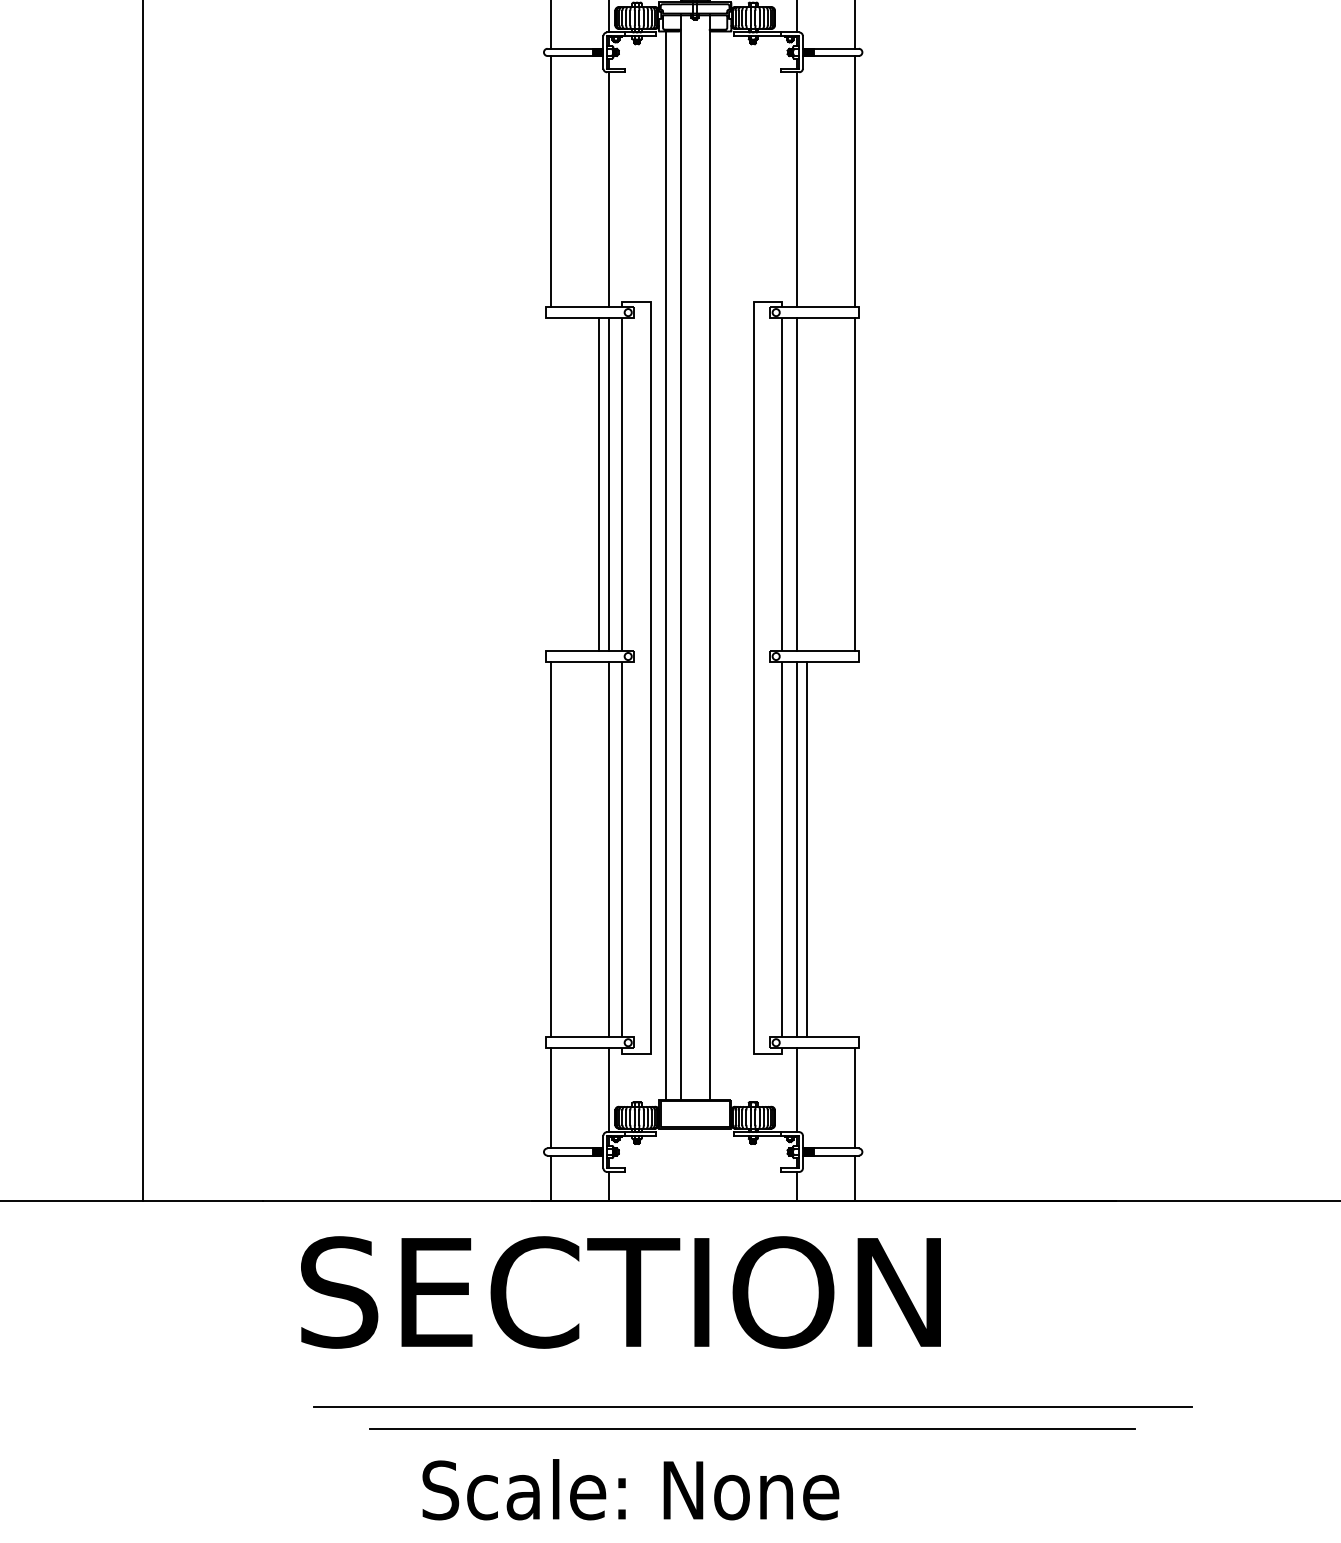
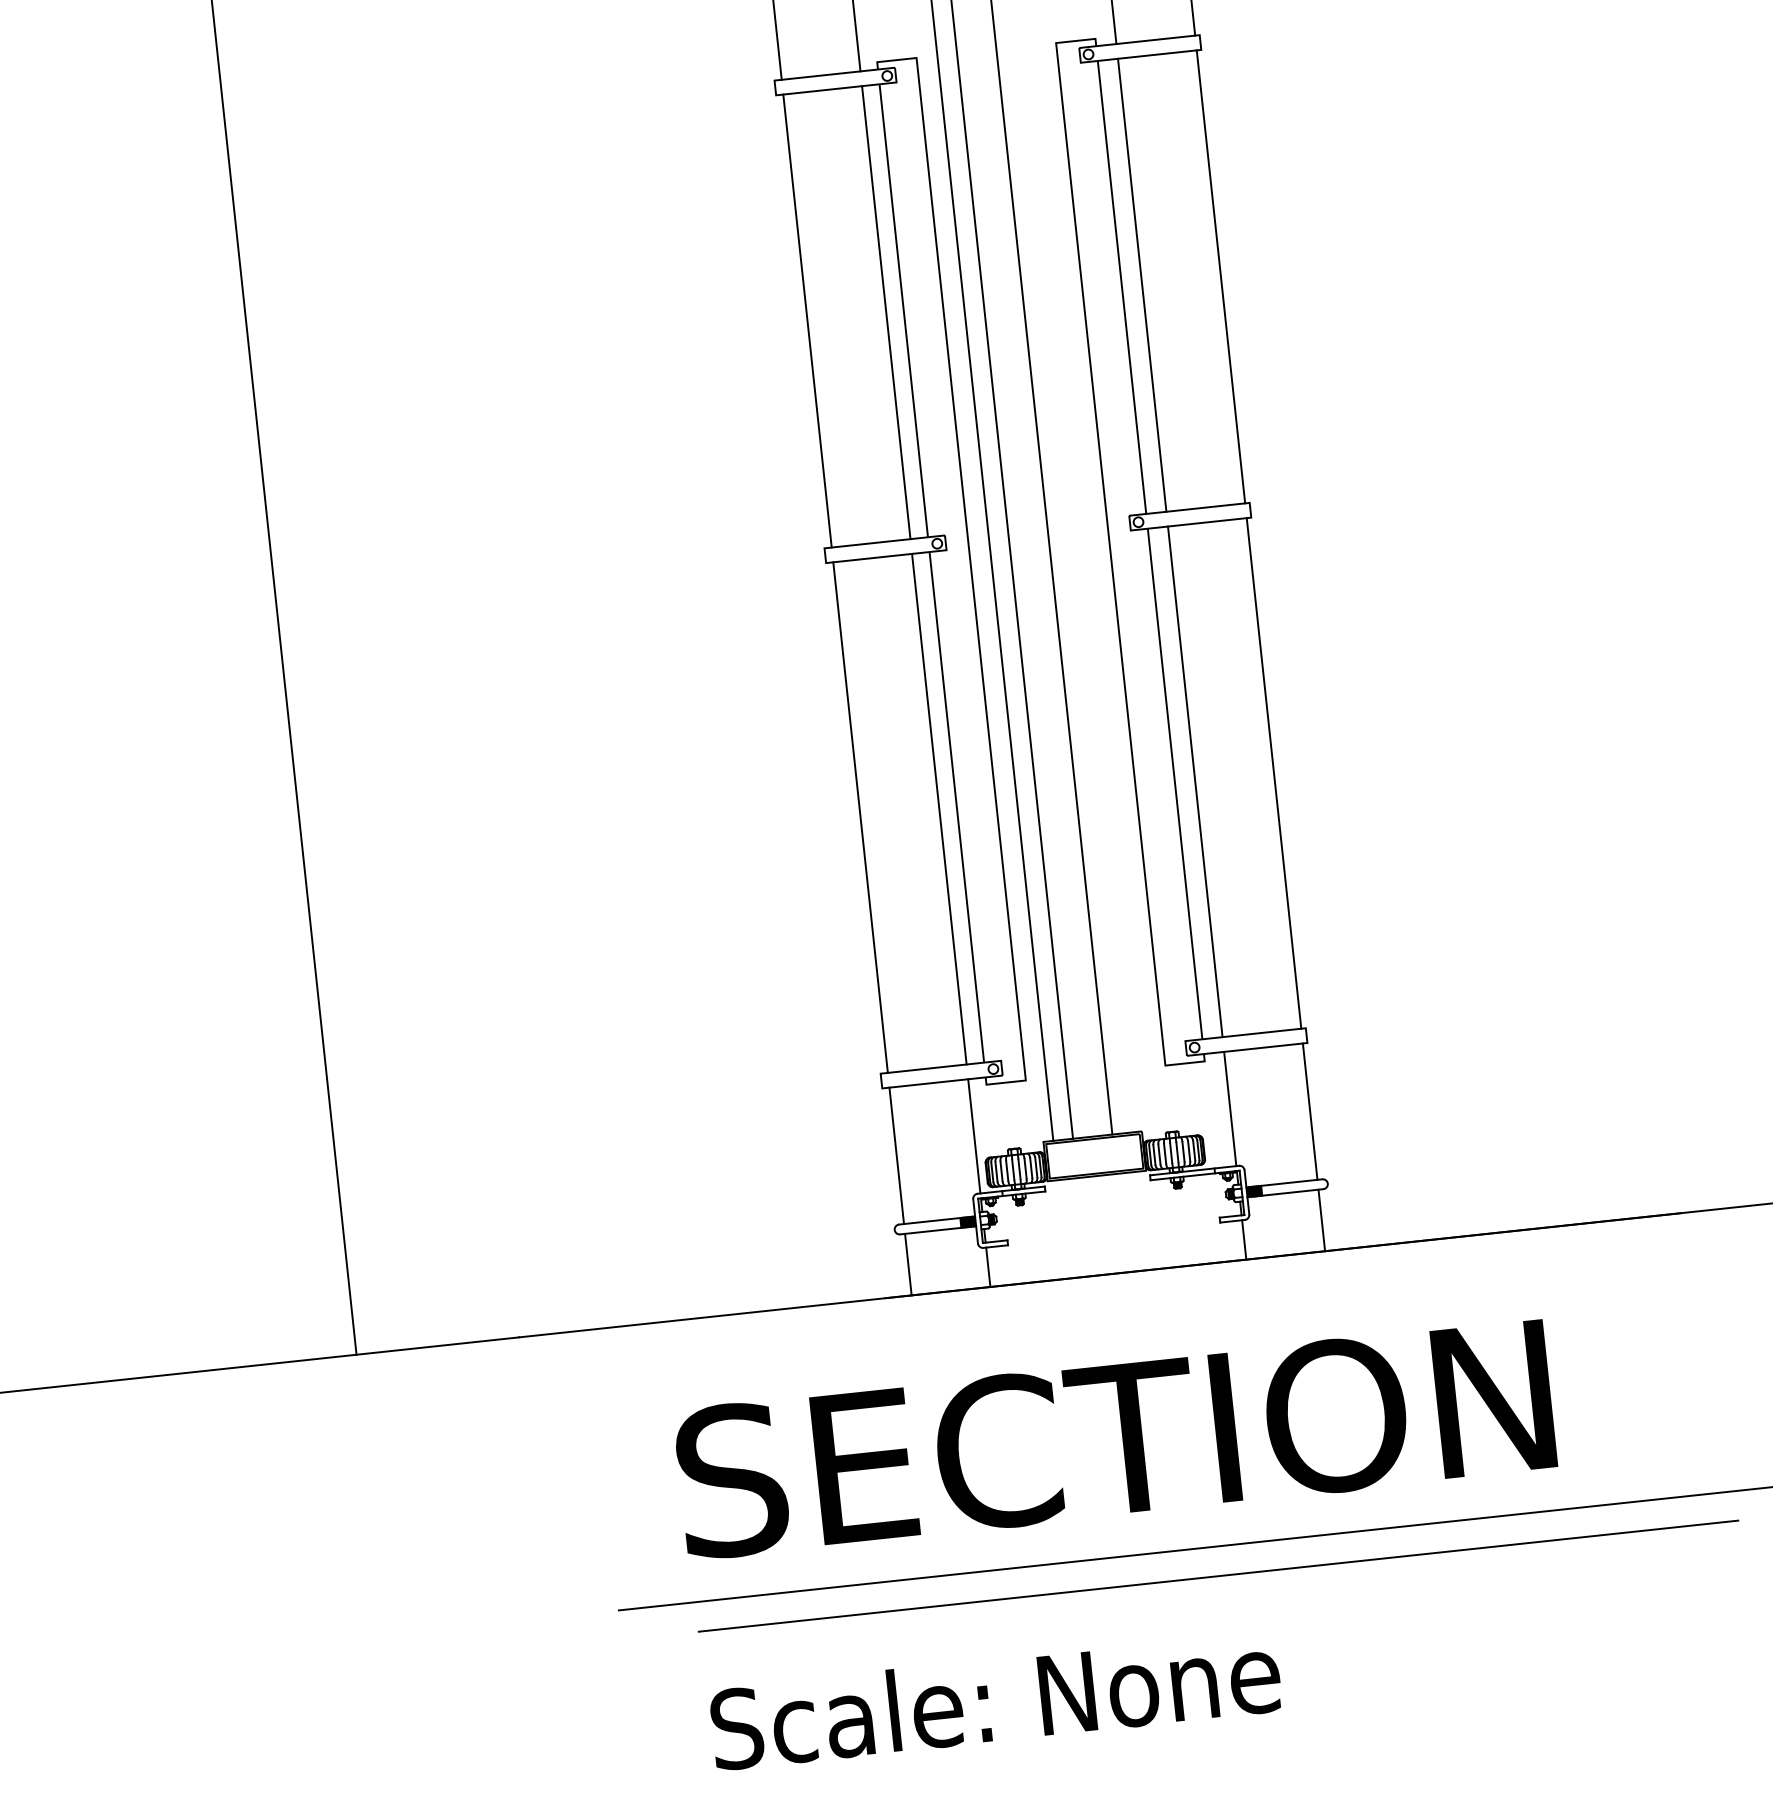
line: (599, 484) -> (807, 320), moved
line: (807, 849) -> (1274, 773), moved
text: (620, 1292) -> (1114, 1439), moved
text: (630, 1489) -> (995, 1699), moved

